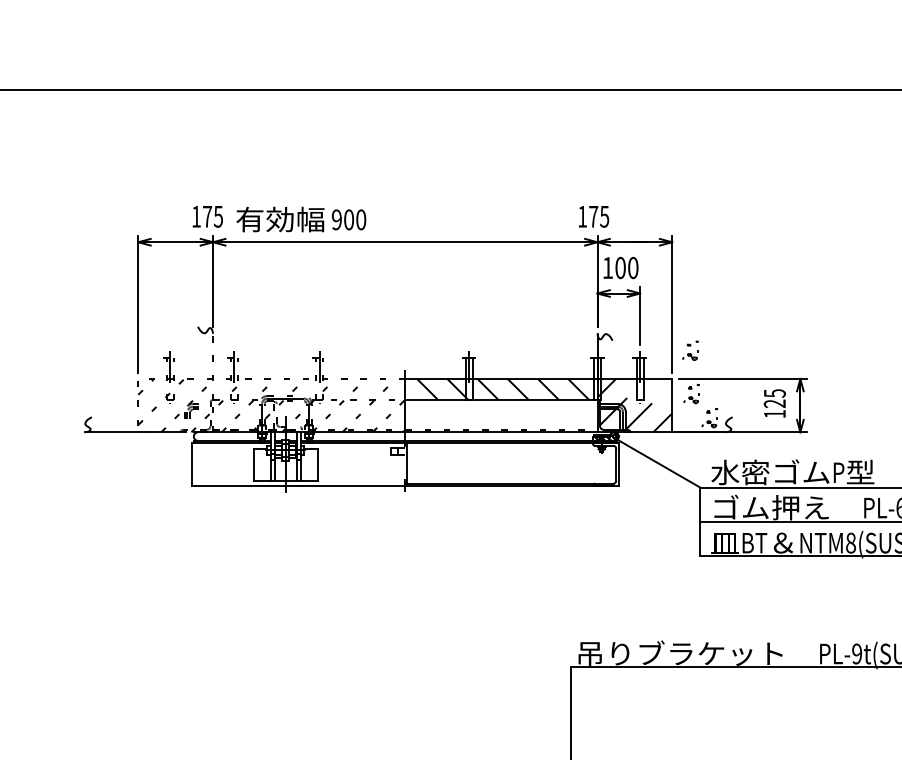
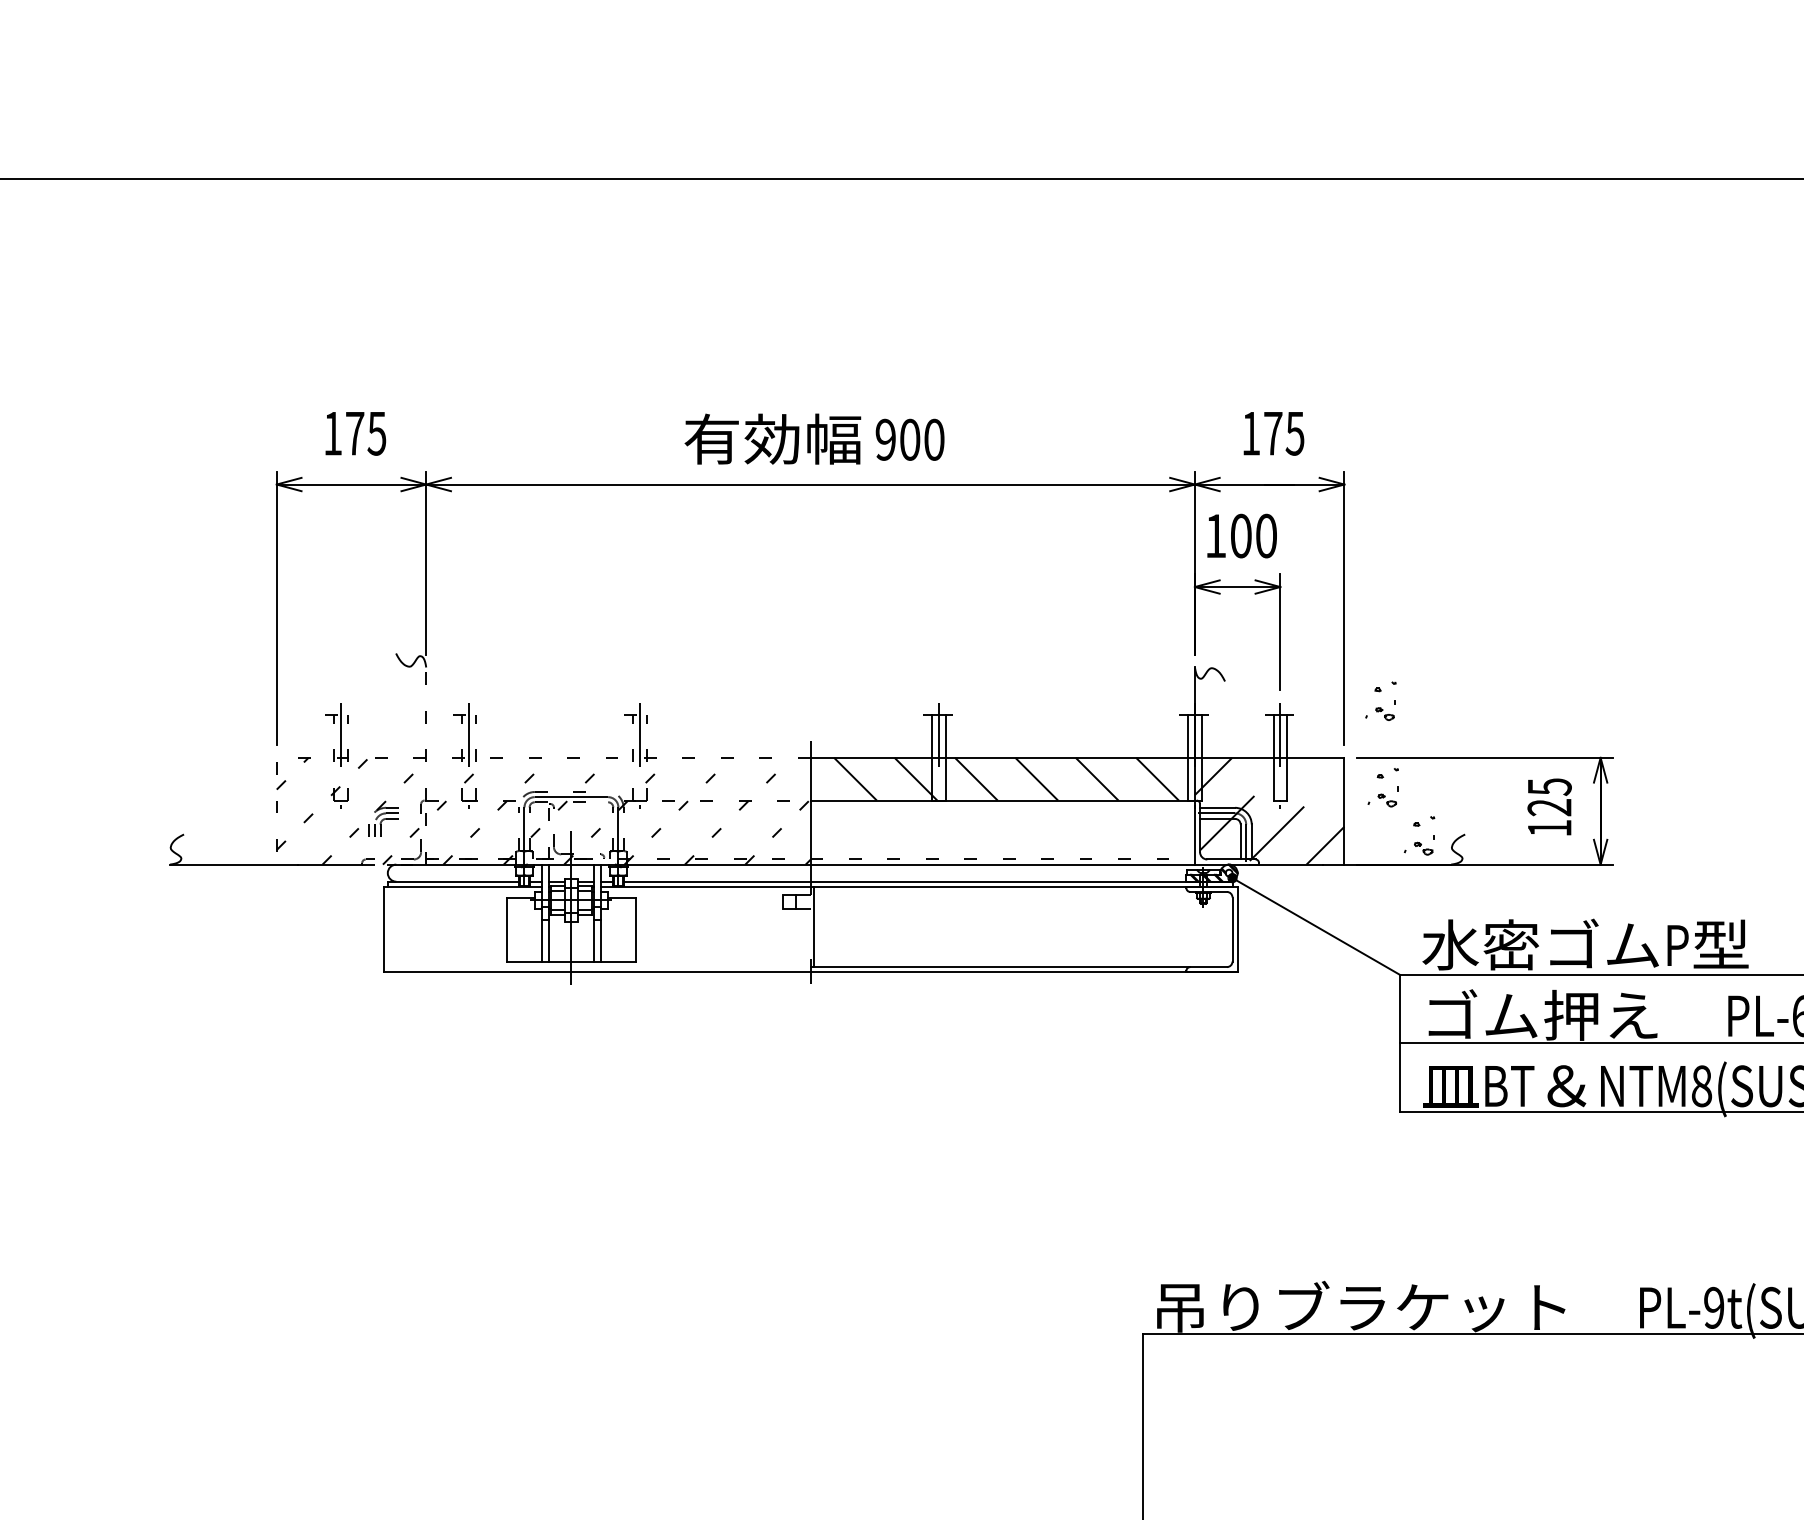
text: (207, 216) -> (355, 433), moved
text: (594, 216) -> (1274, 433), moved
text: (301, 219) -> (815, 439), moved

